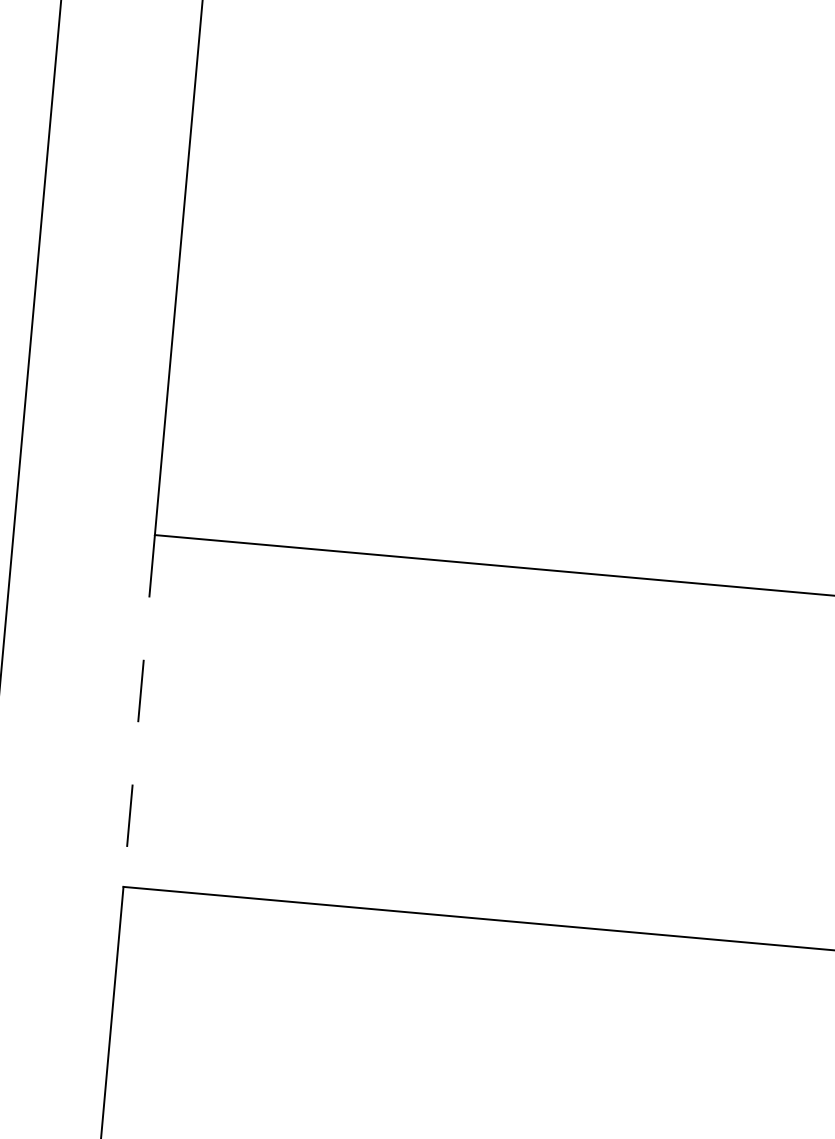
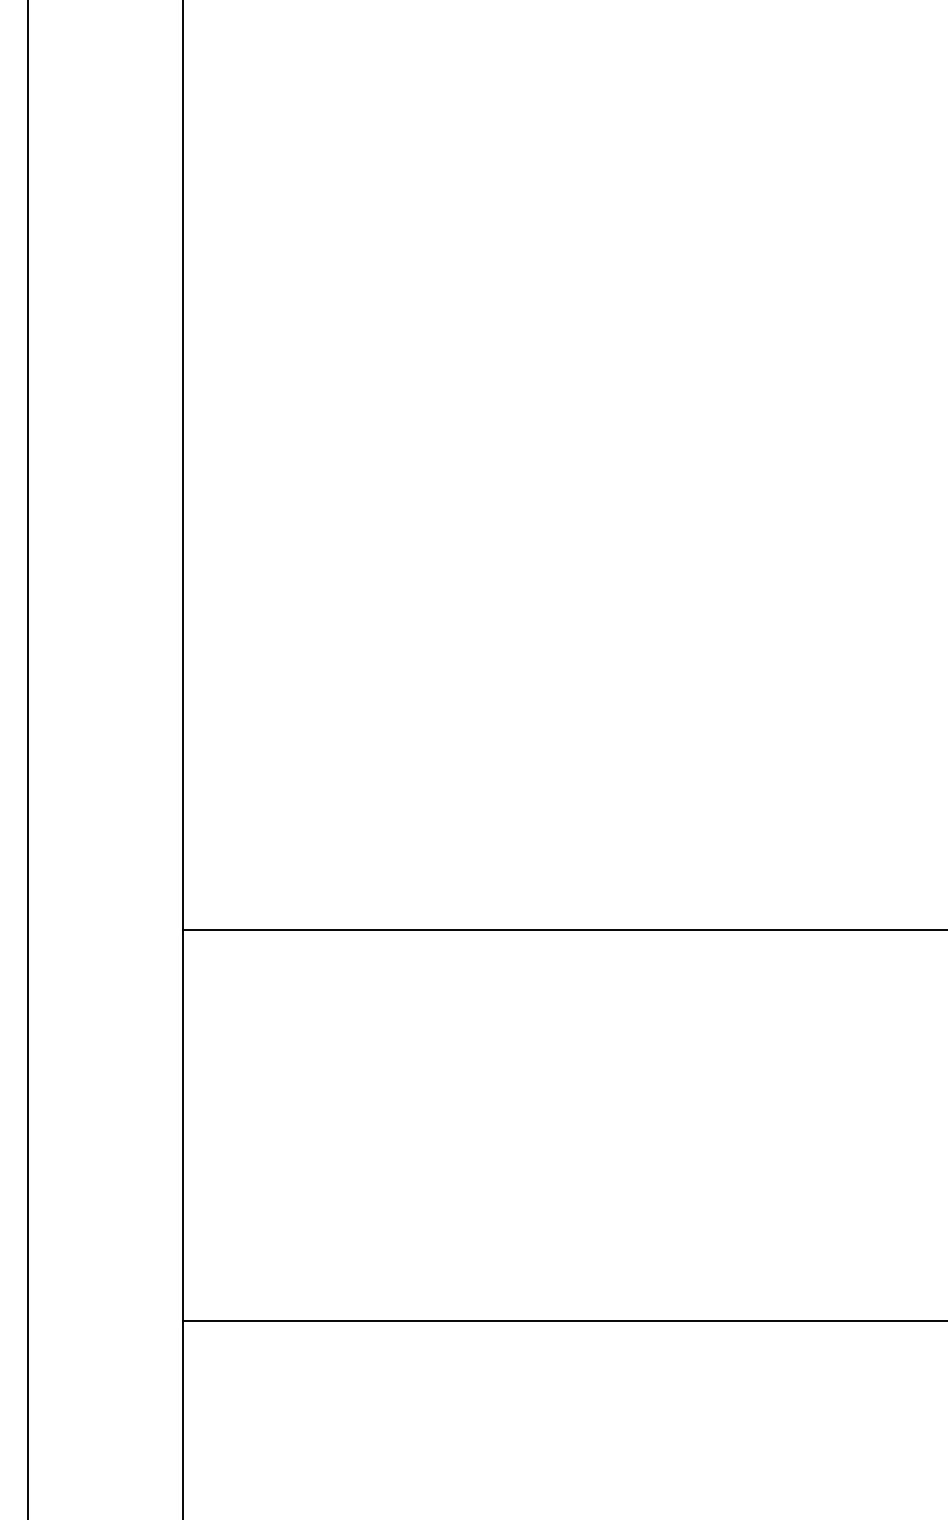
line: (139, 711) -> (183, 1125), dashed -> solid

